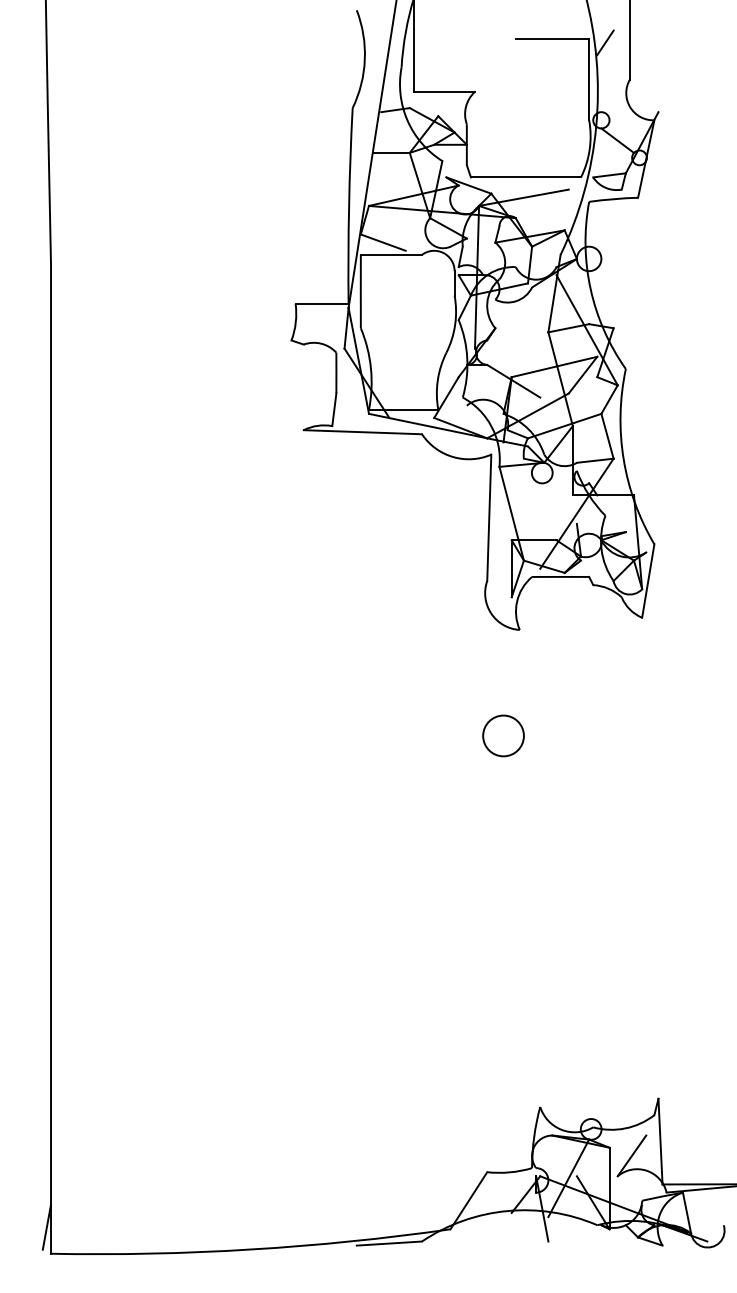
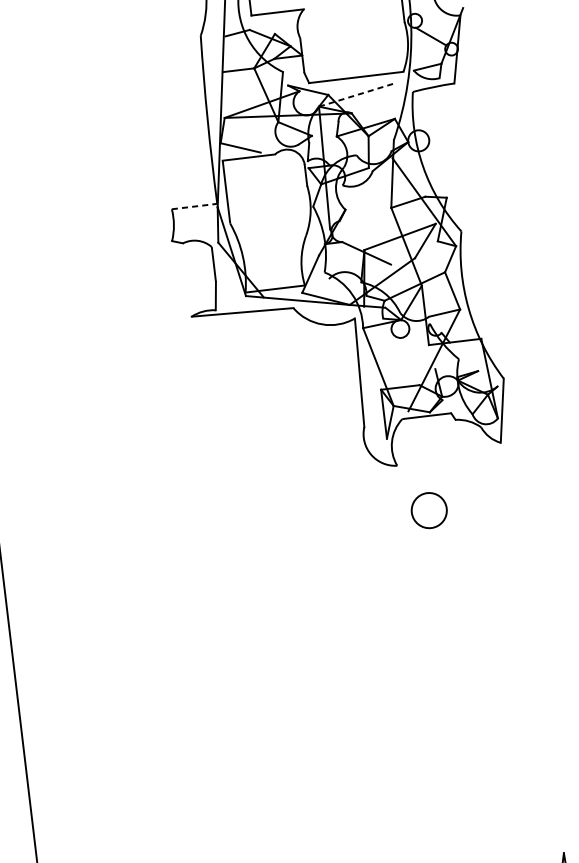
line: (523, 197) -> (356, 94), solid -> dashed
line: (322, 303) -> (194, 206), solid -> dashed
circle: (503, 735) -> (429, 510), moved

